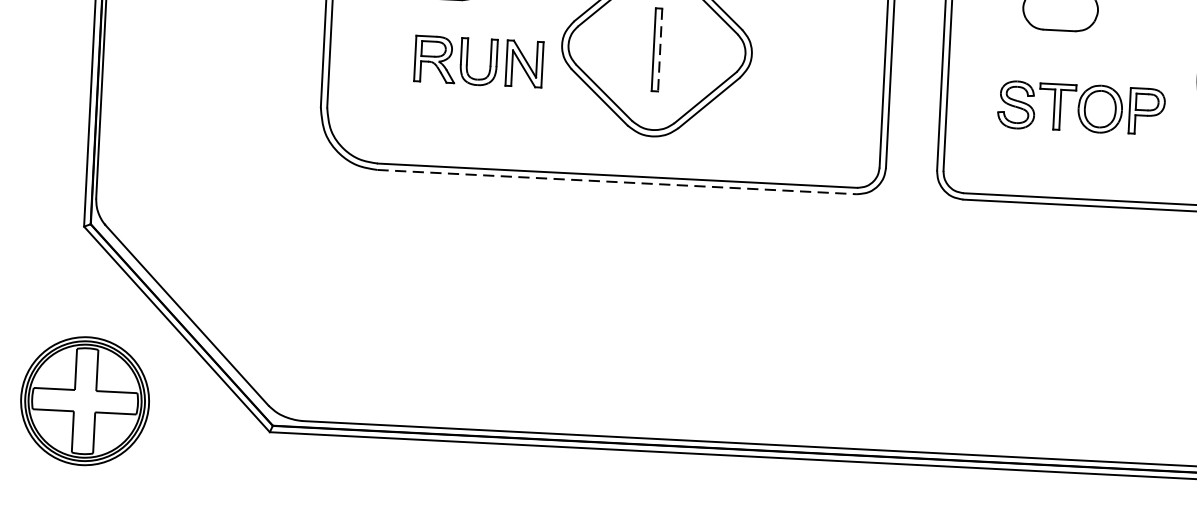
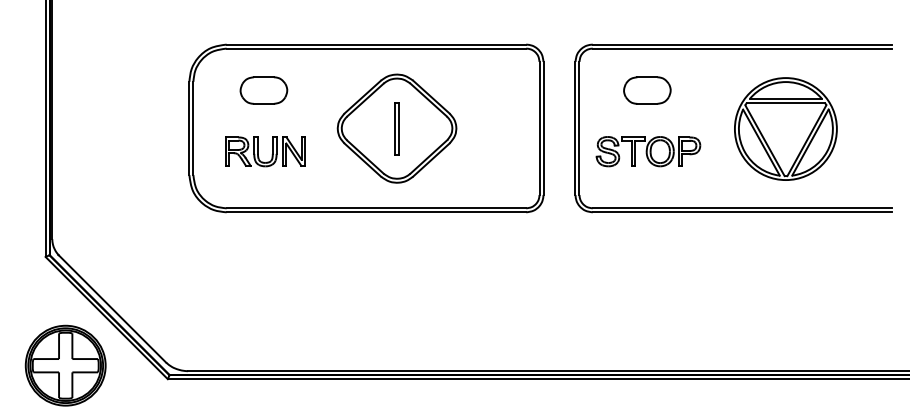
line: (660, 49) -> (399, 128), dashed -> solid
part: (488, 66) -> (271, 154), moved
part: (1081, 107) -> (648, 151), moved
line: (617, 182) -> (376, 212), dashed -> solid
part: (84, 400) -> (65, 365), moved

